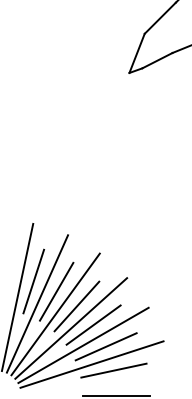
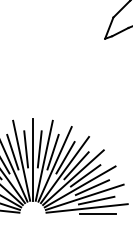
line: (8, 276) -> (39, 149), added
line: (95, 385) -> (86, 208), added

